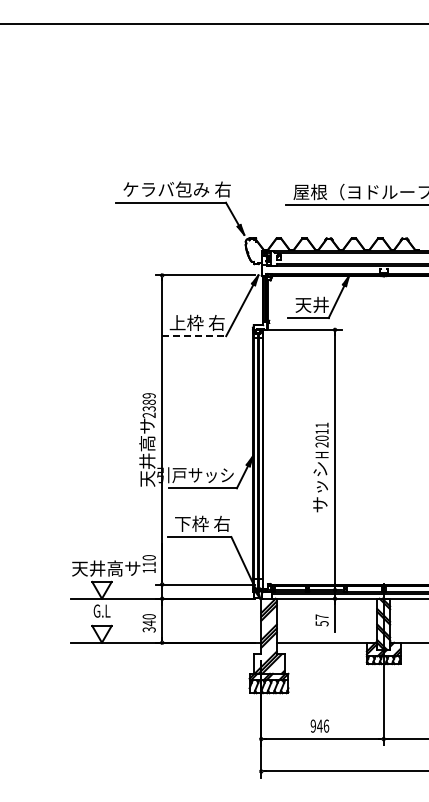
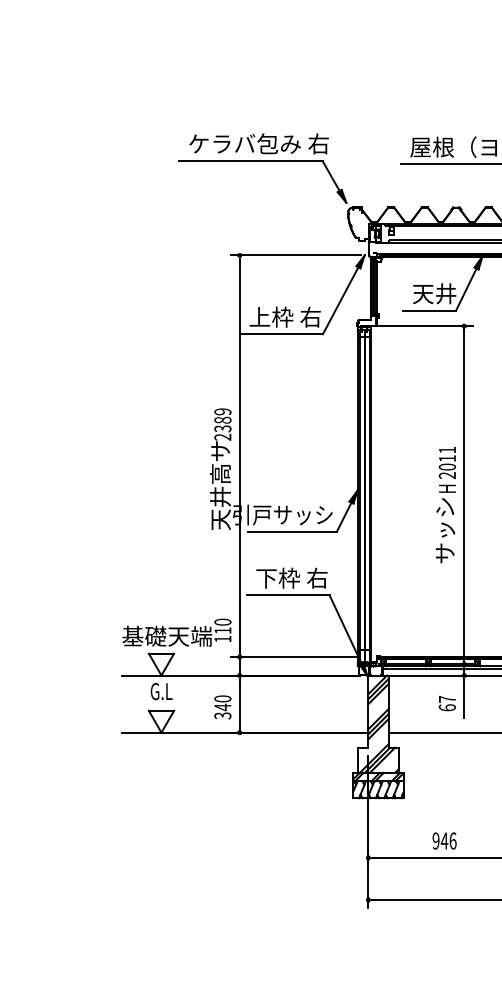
line: (194, 336) -> (281, 334), dashed -> solid
text: (106, 568) -> (167, 636), 天井高サ -> 基礎天端
text: (321, 623) -> (446, 707), 57 -> 67

